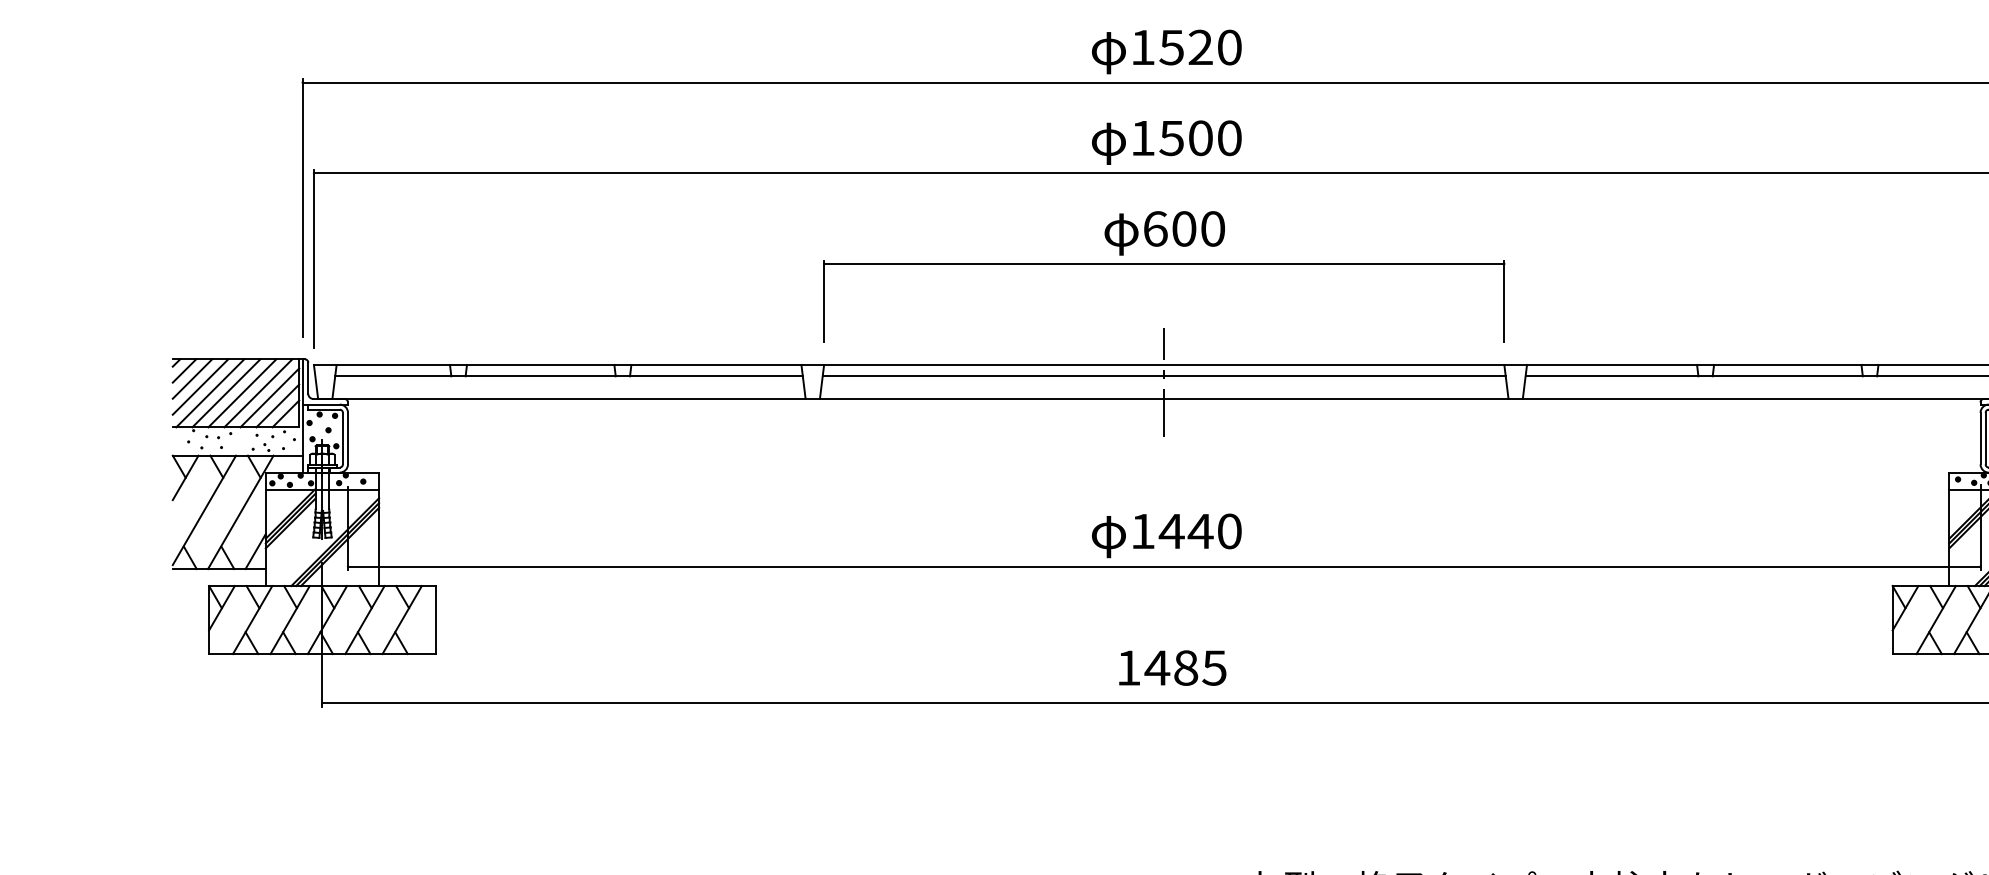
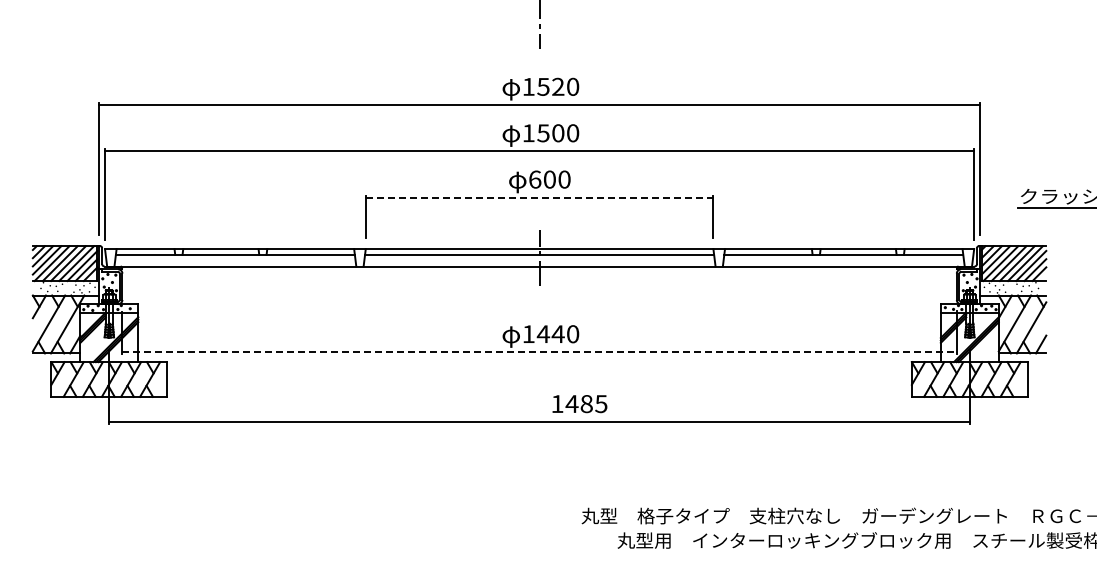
line: (1164, 263) -> (539, 197), solid -> dashed
line: (1165, 567) -> (540, 352), solid -> dashed
text: (1171, 668) -> (579, 404), moved

